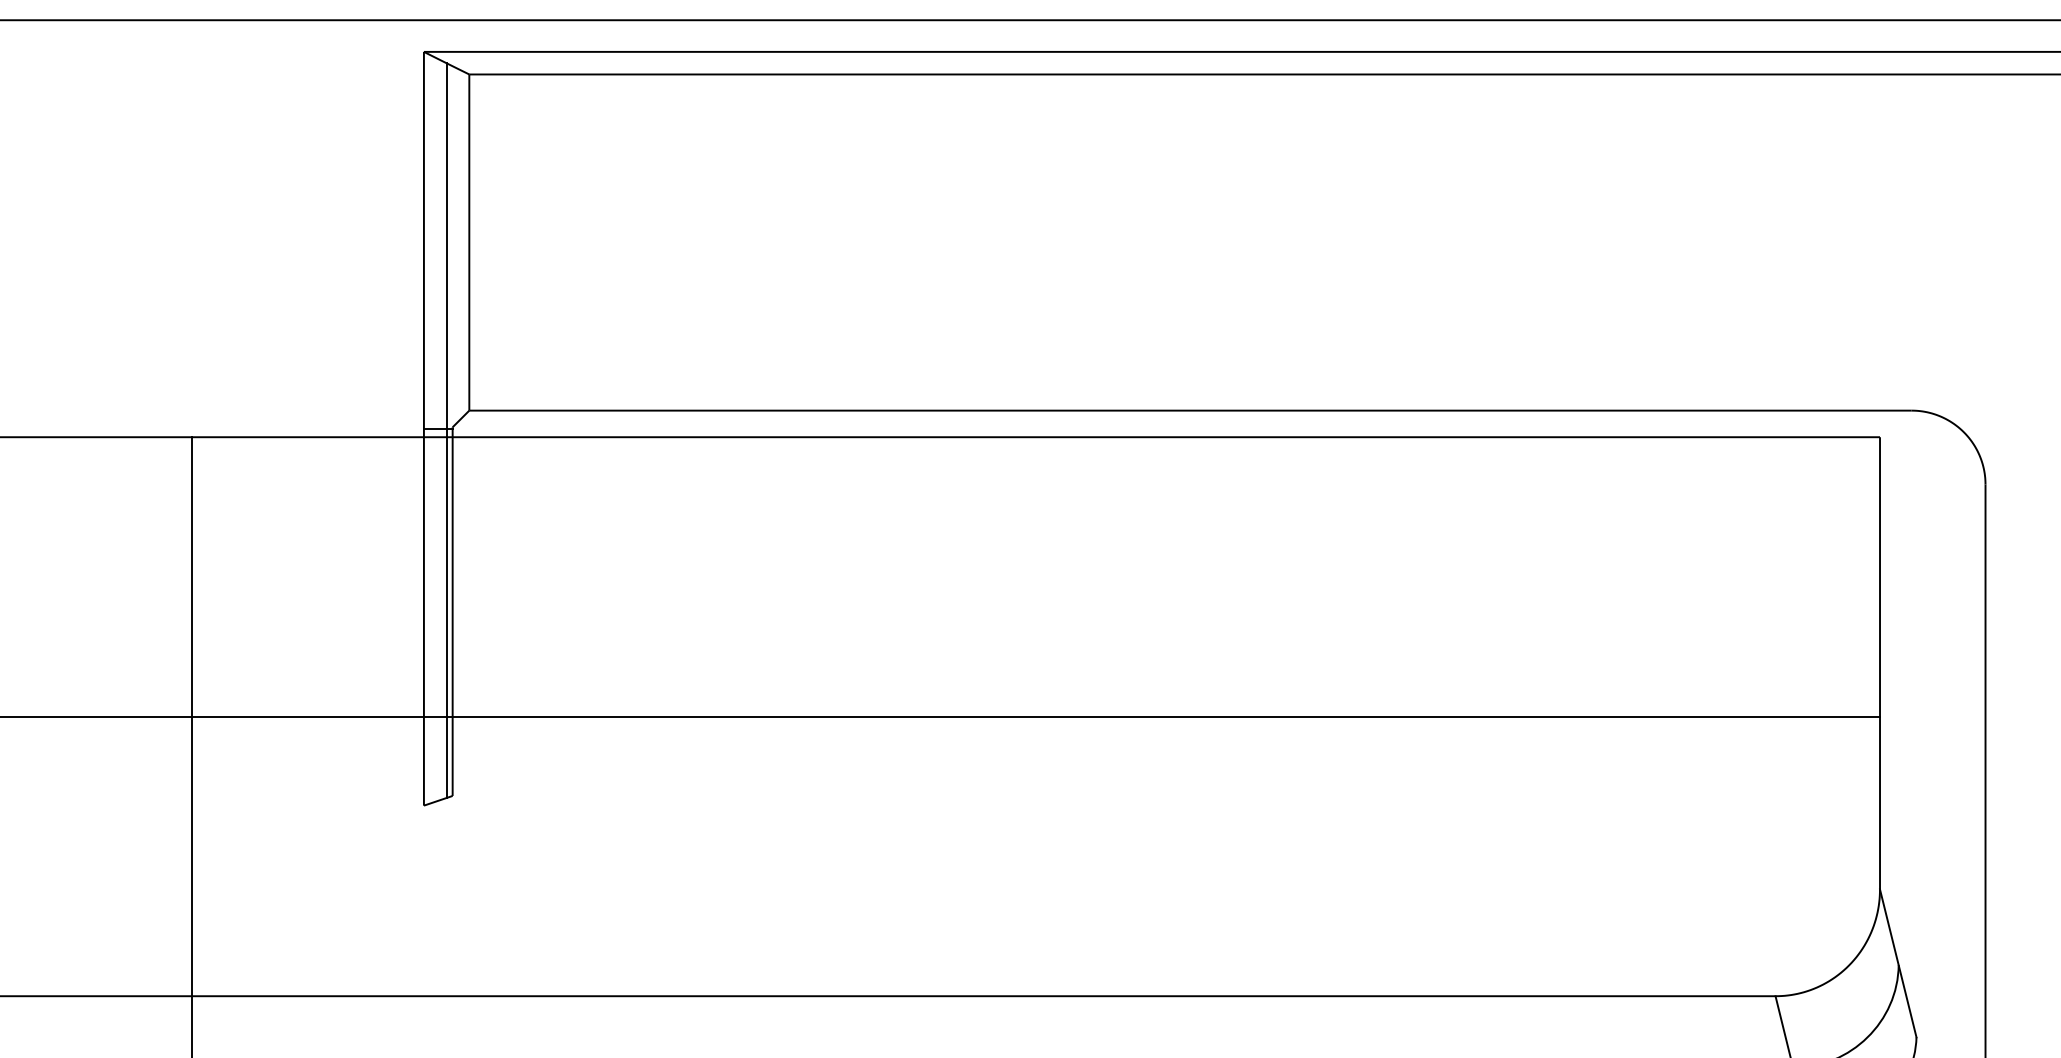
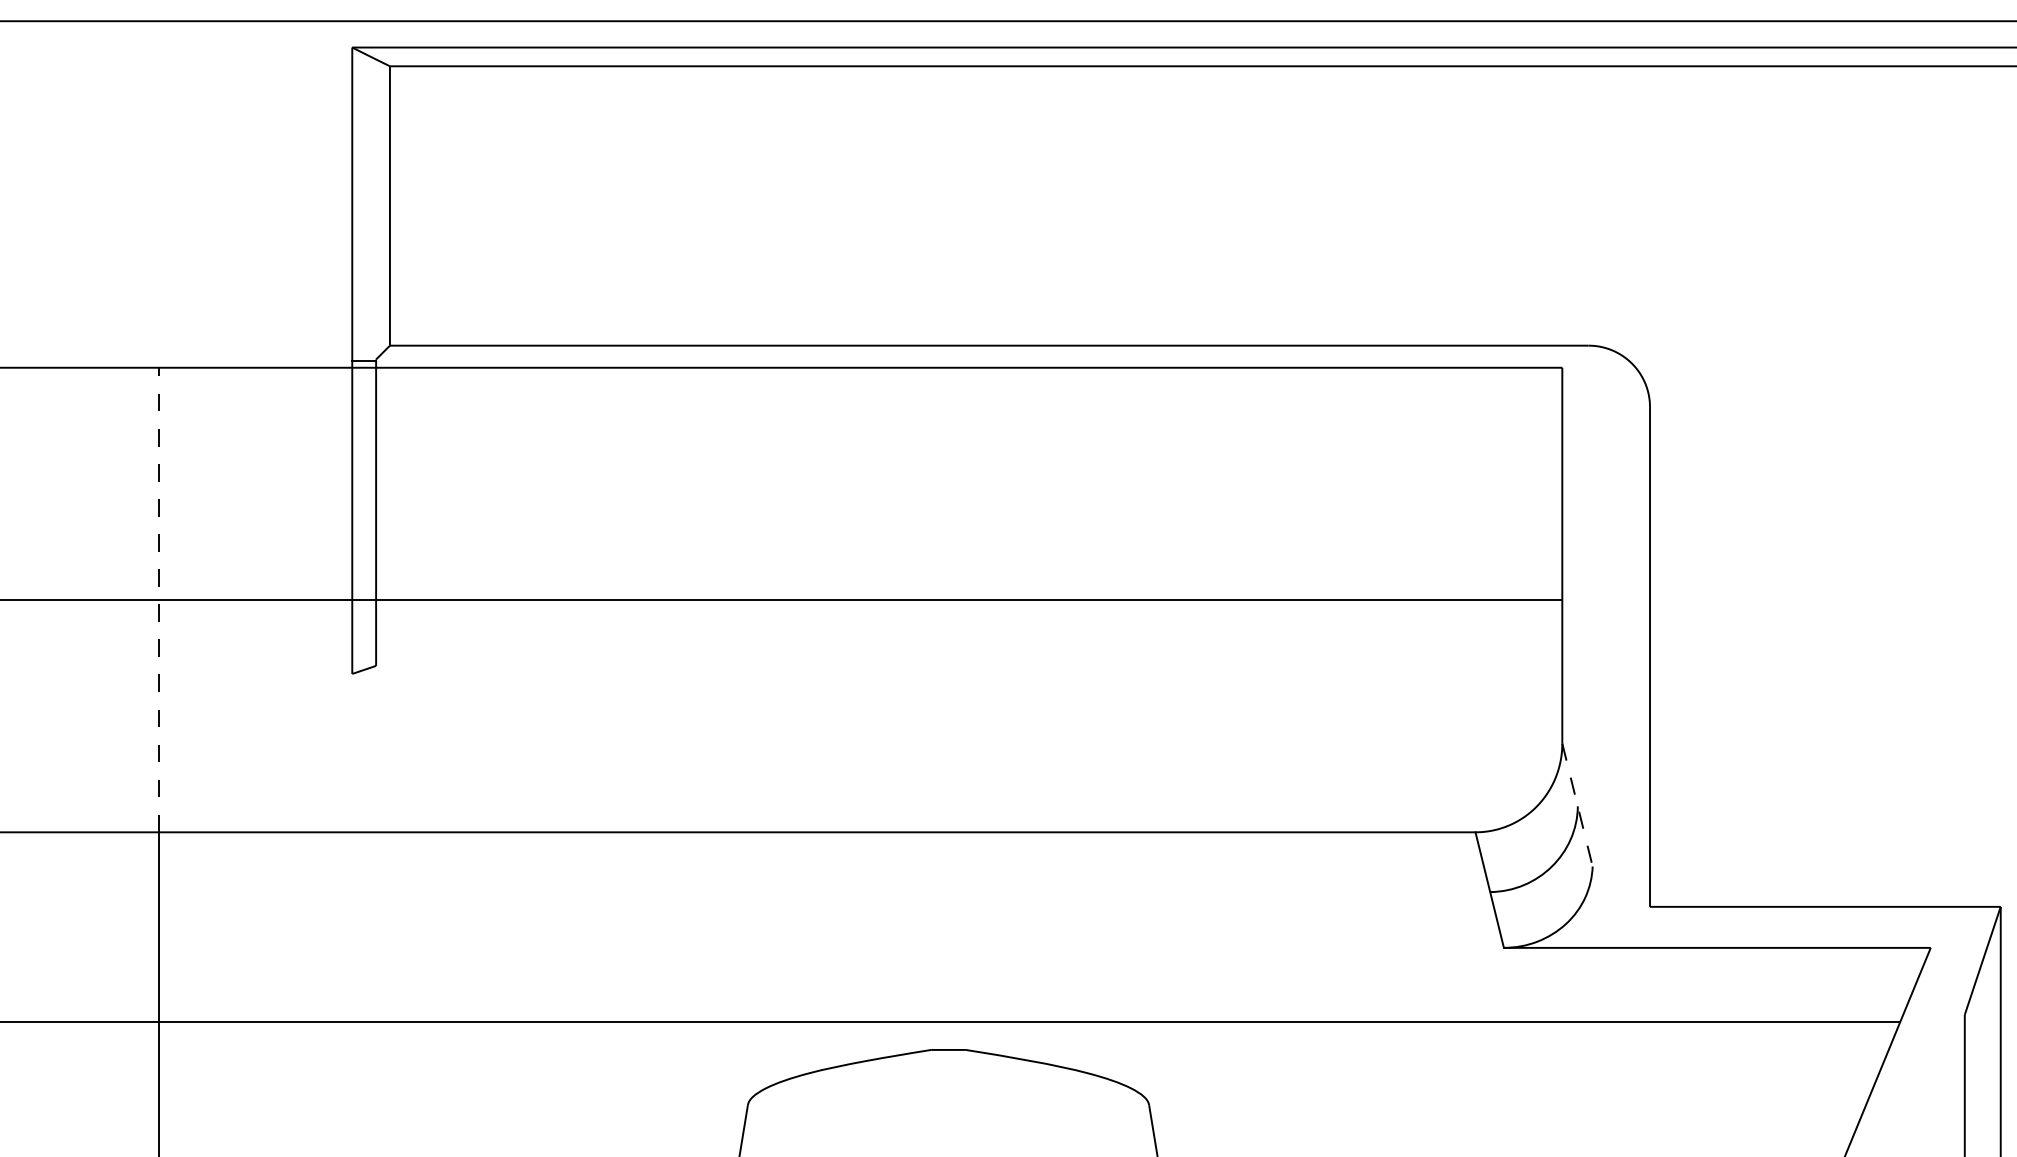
line: (447, 430) -> (371, 362), removed
line: (191, 716) -> (159, 599), solid -> dashed
line: (1898, 963) -> (1577, 805), solid -> dashed

